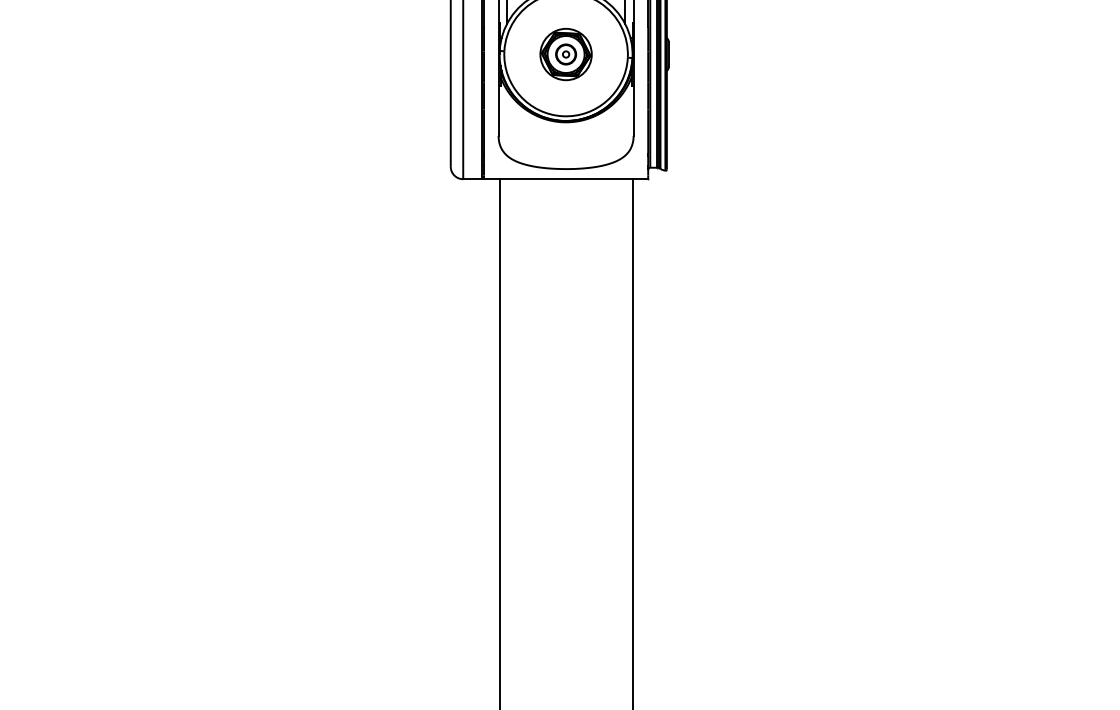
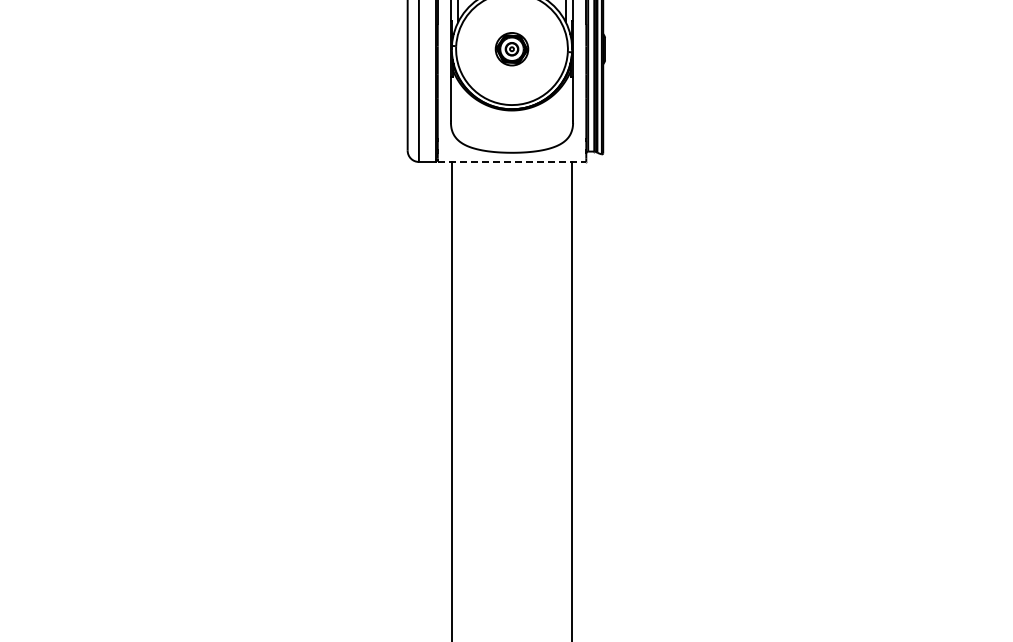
part: (565, 54) -> (511, 49), size x0.7
line: (566, 178) -> (512, 161), solid -> dashed

